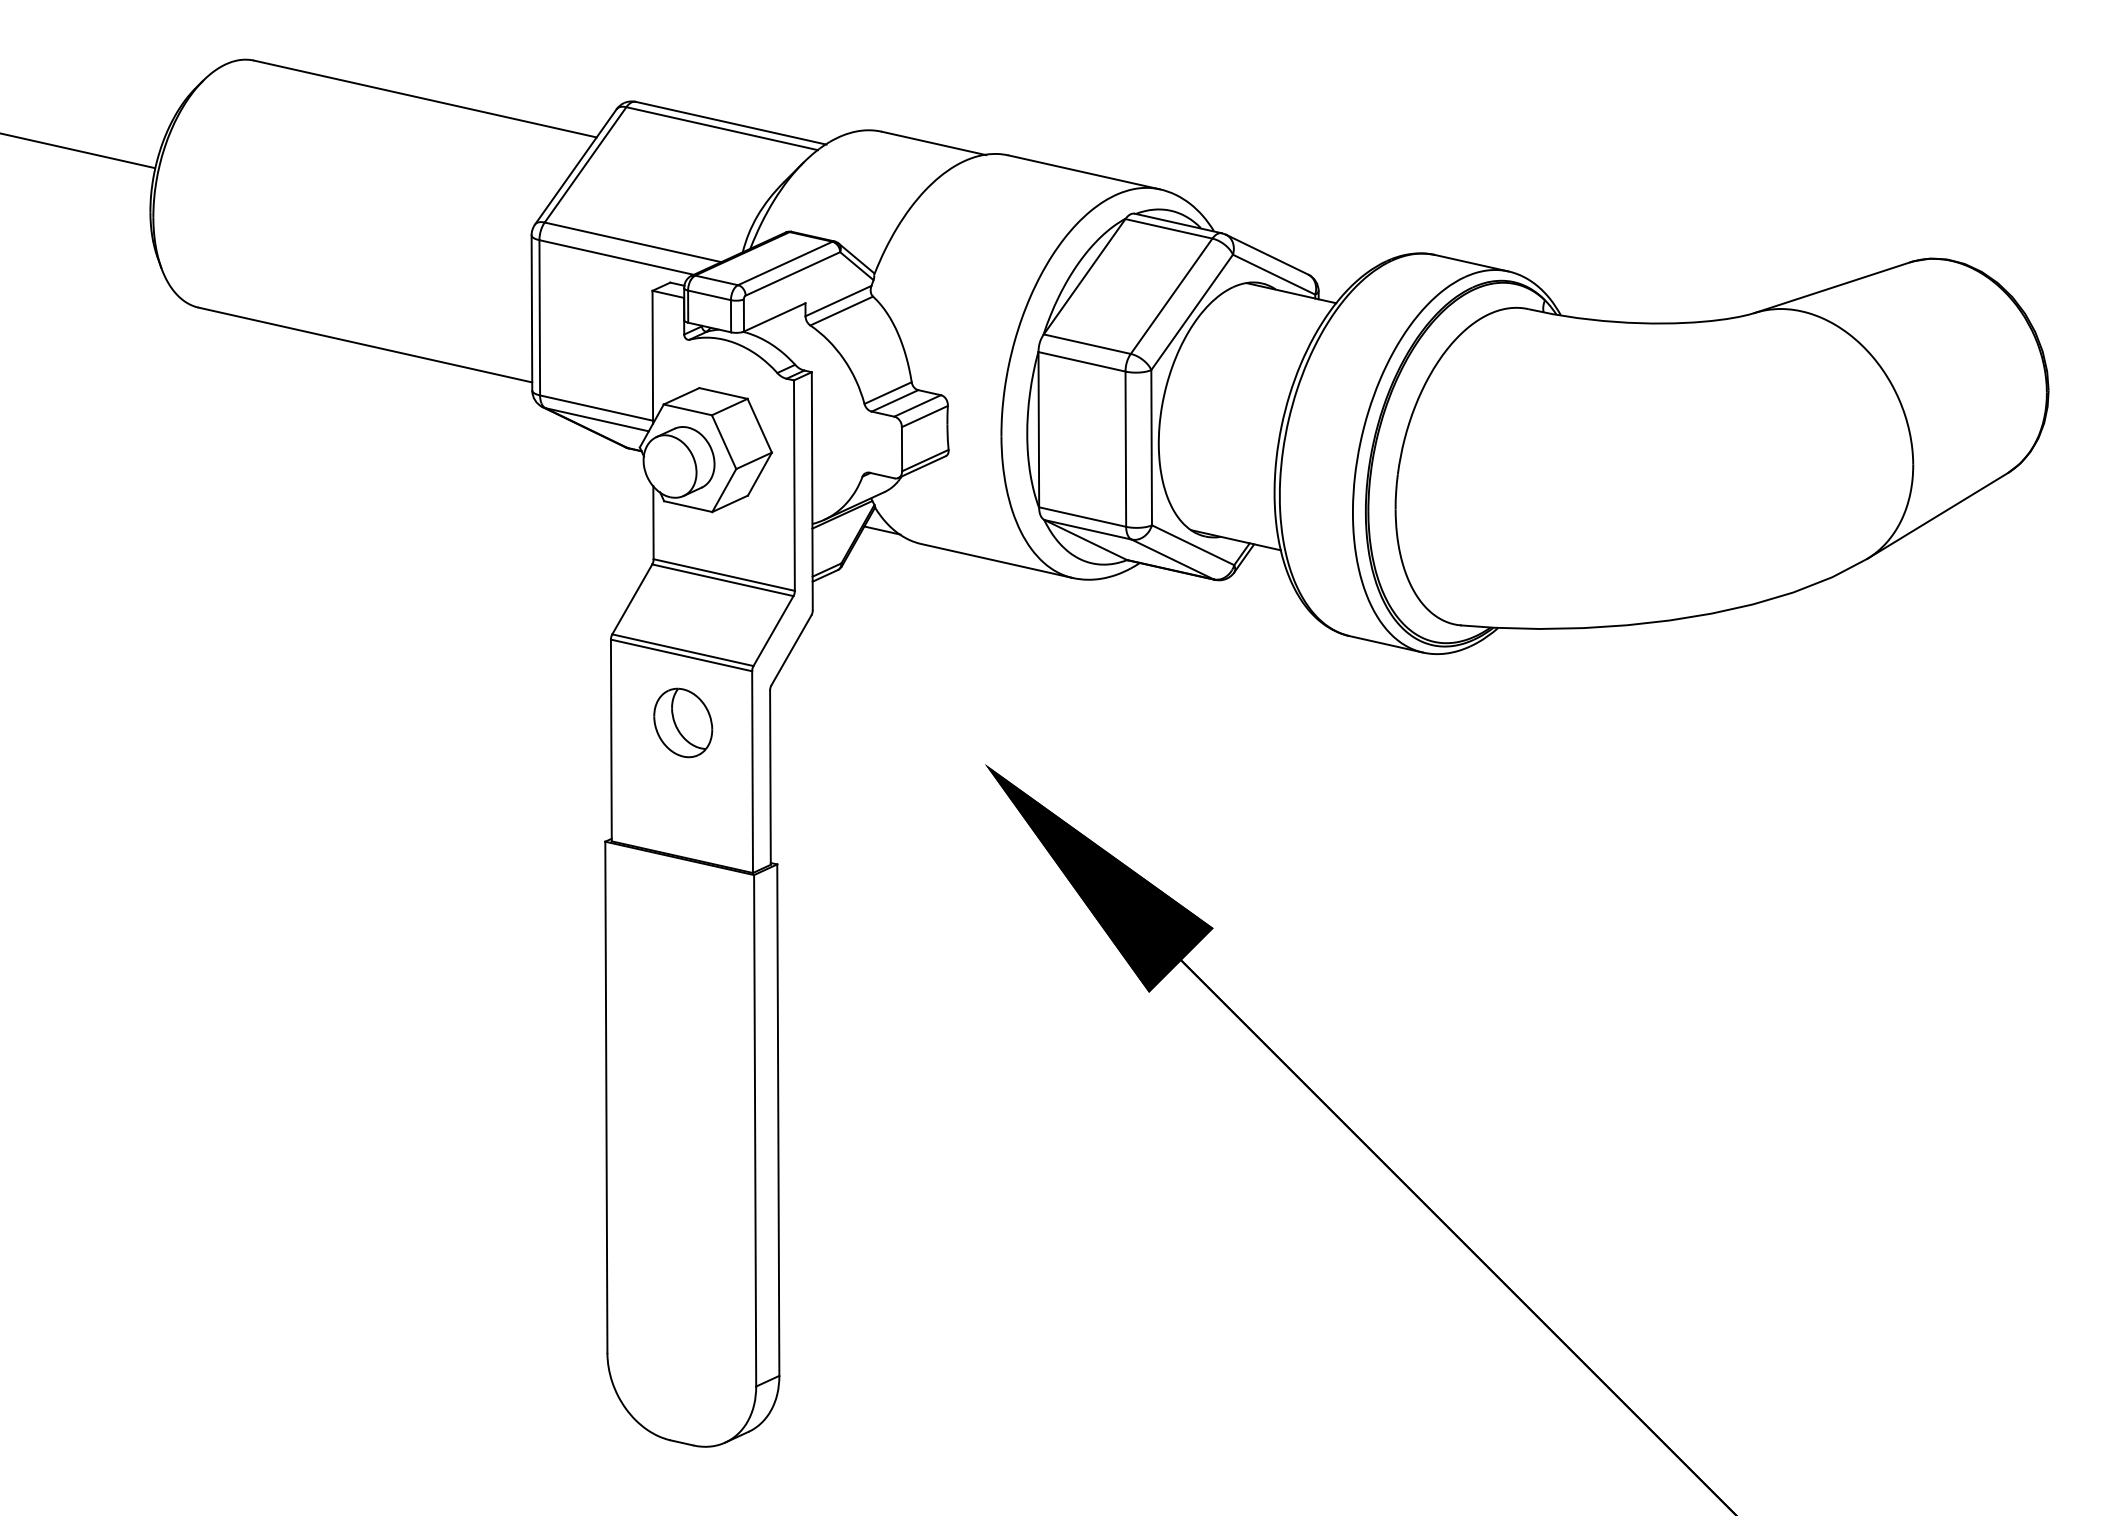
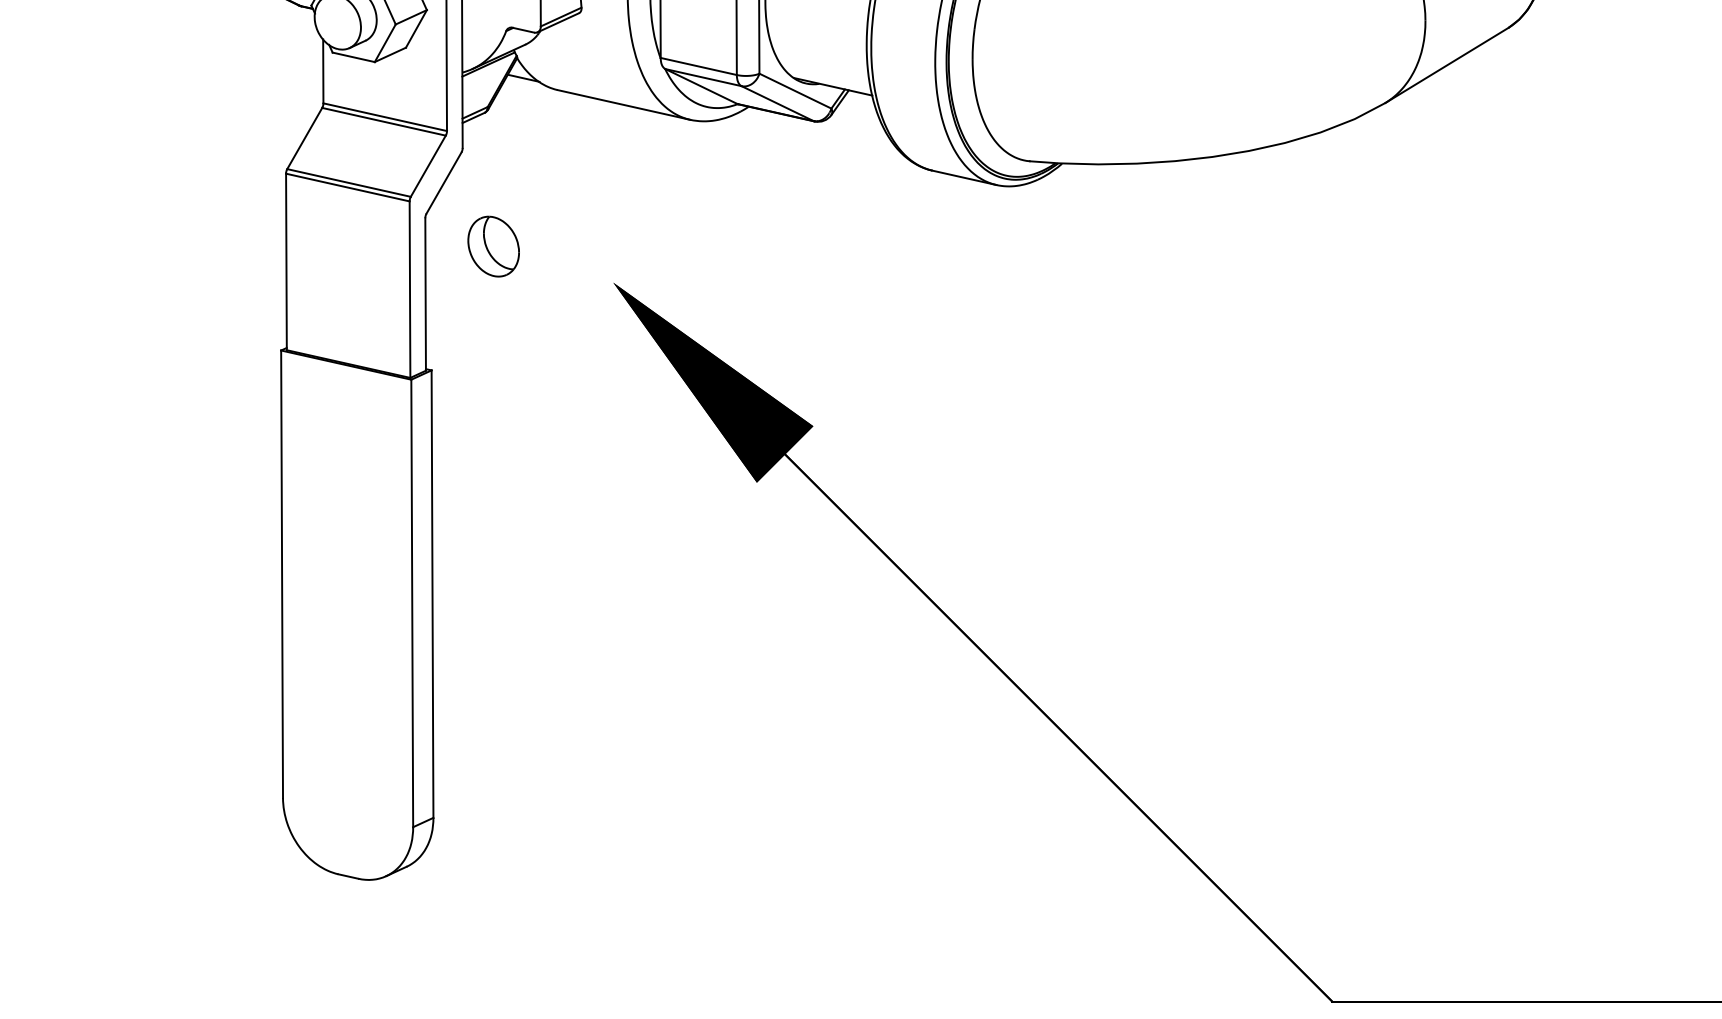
part: (683, 722) -> (493, 246), moved

